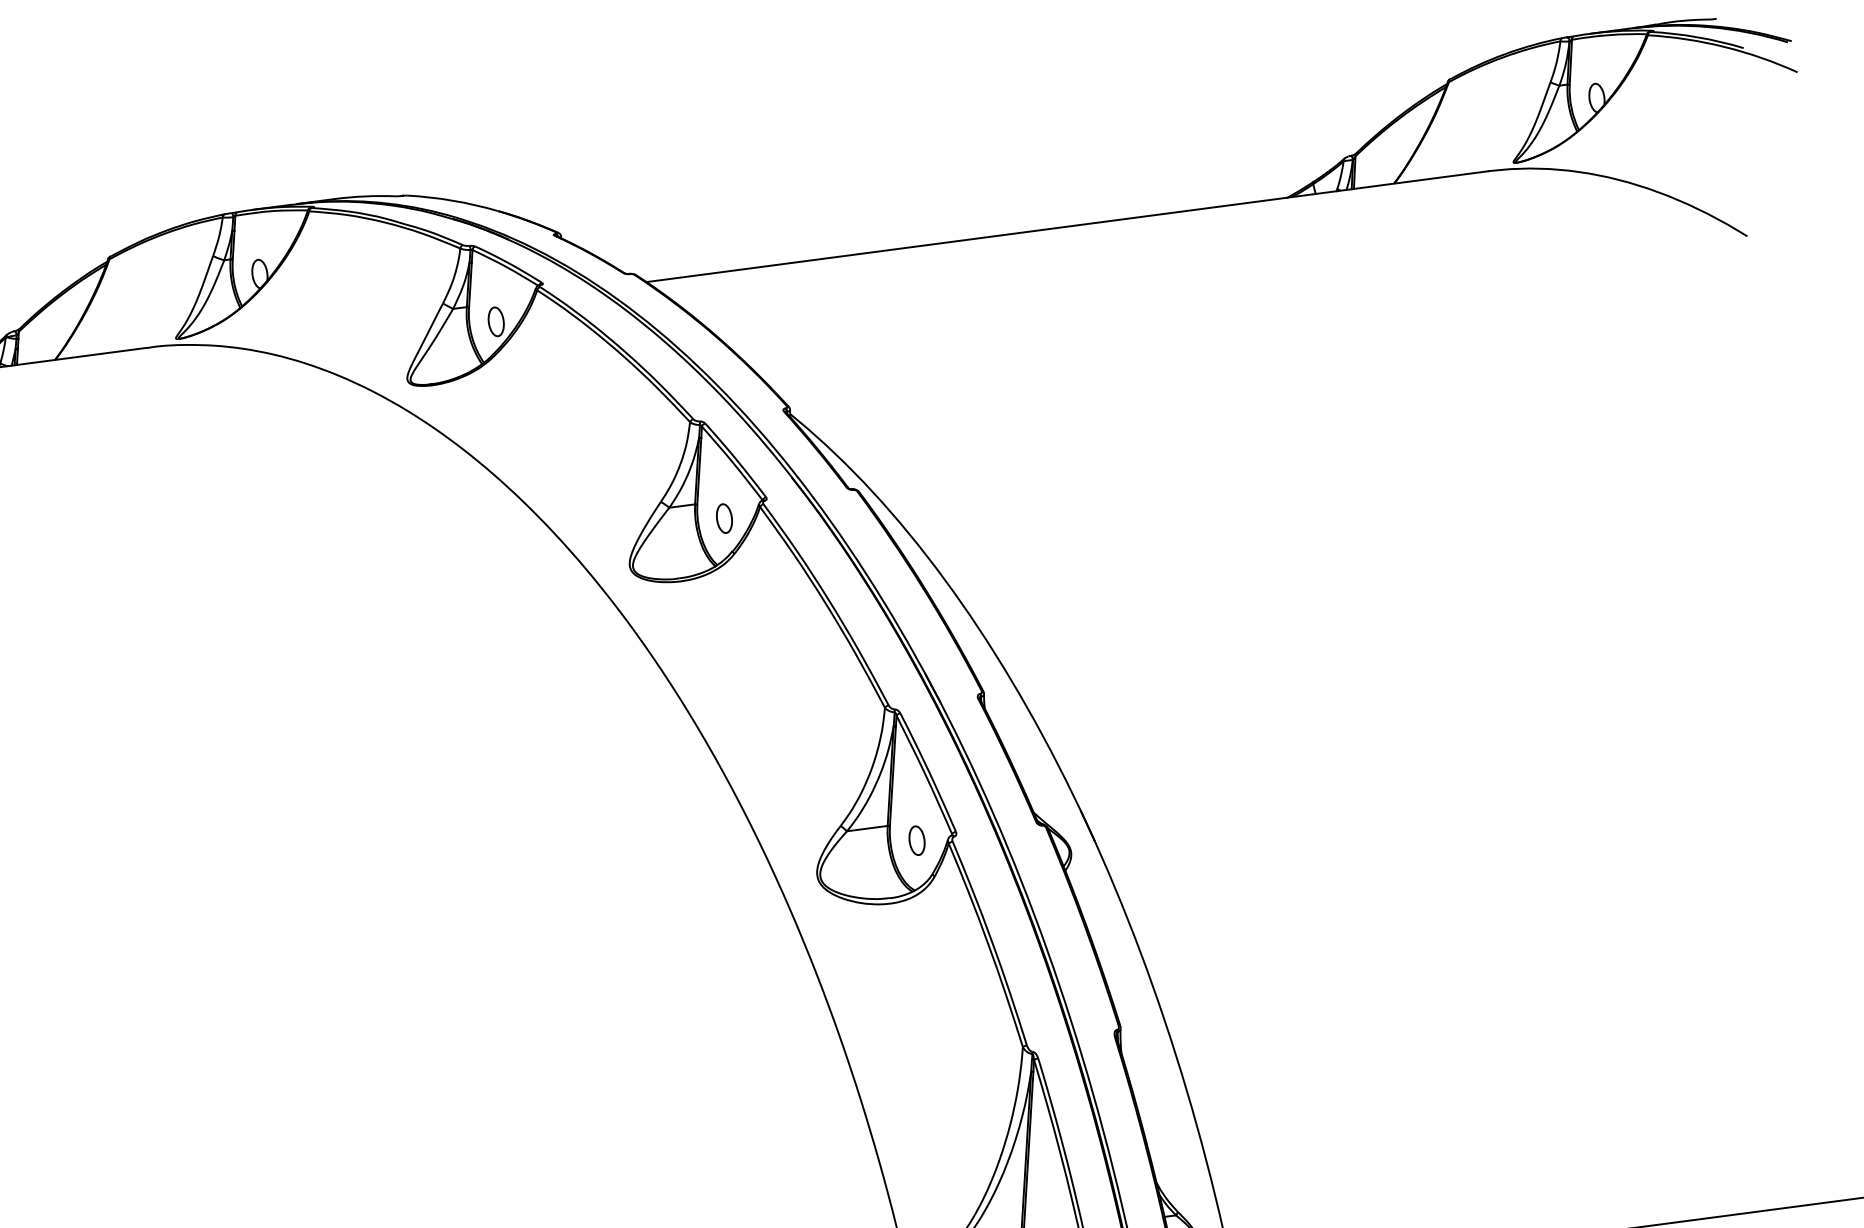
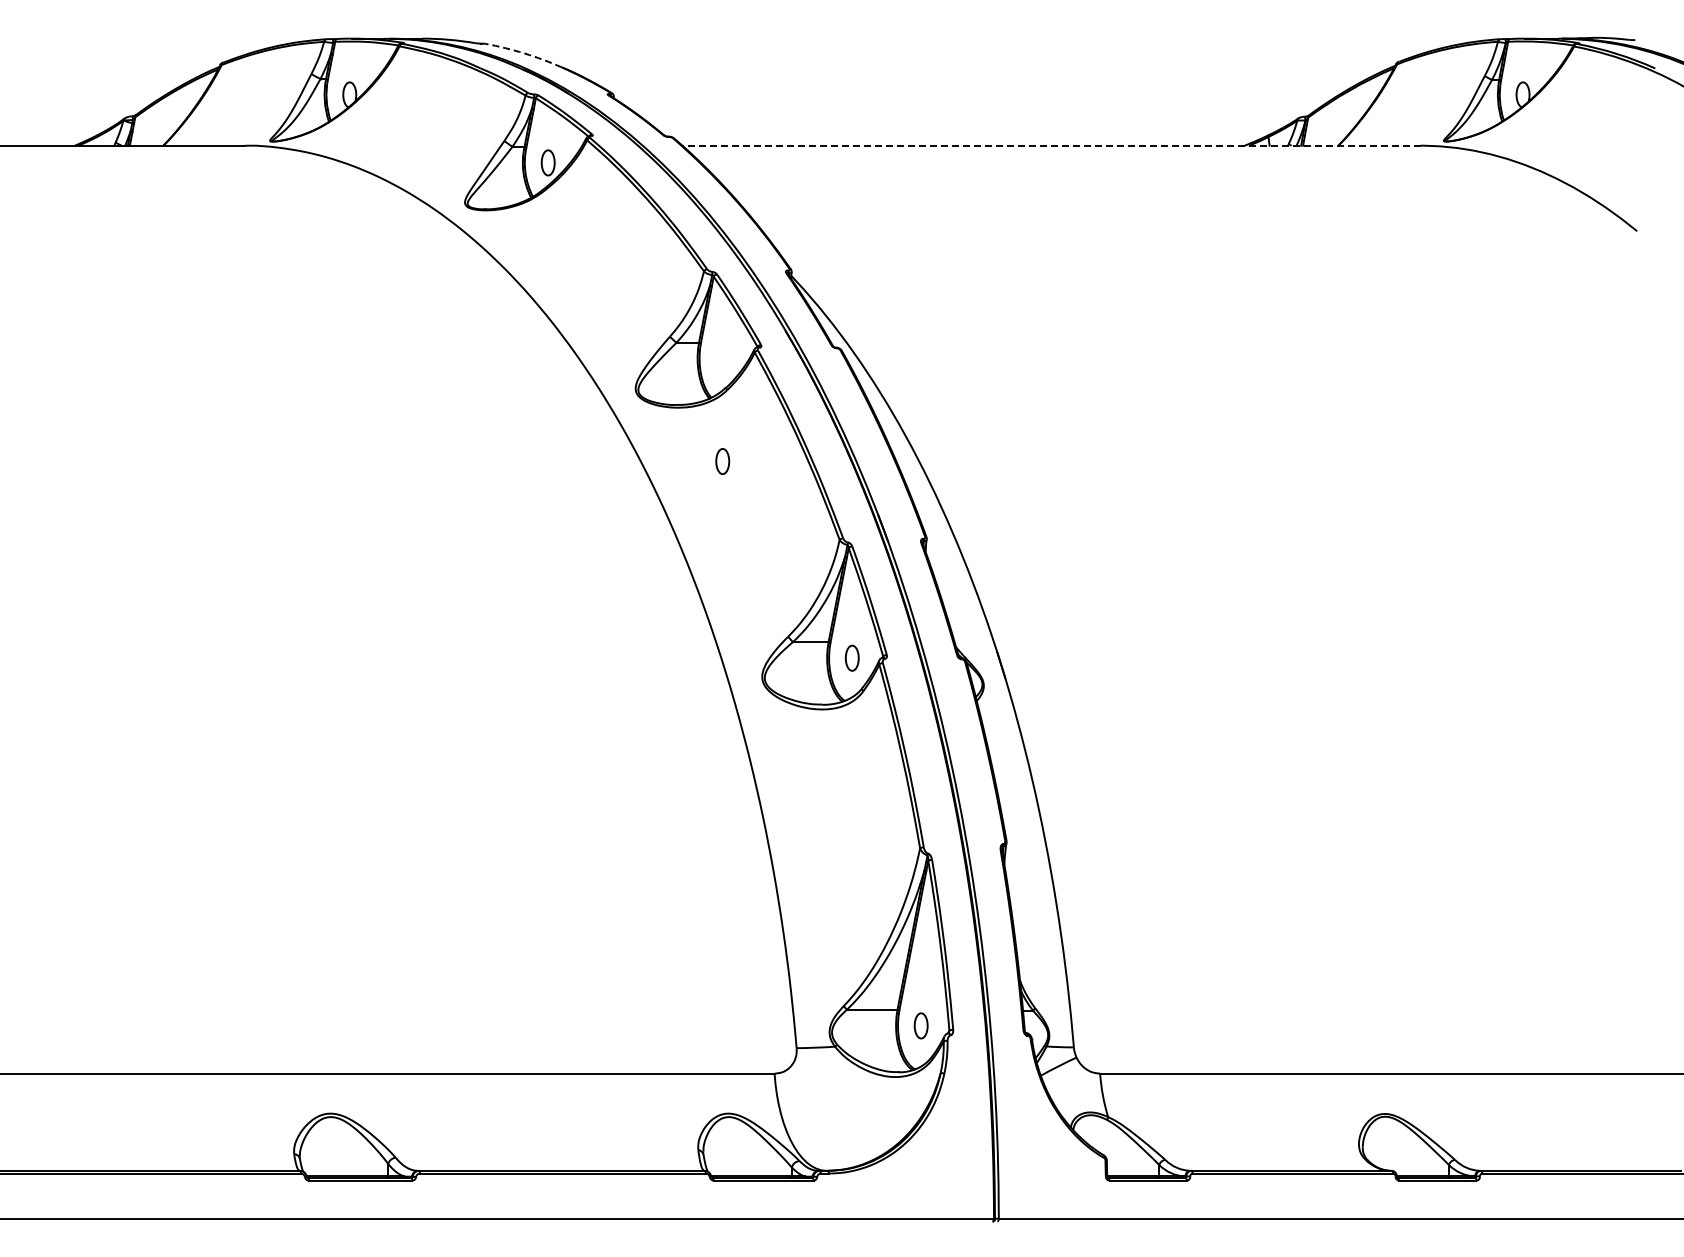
arc: (452, 200) -> (524, 53), solid -> dashed
line: (1066, 226) -> (1050, 145), solid -> dashed
part: (724, 518) -> (722, 461), moved

